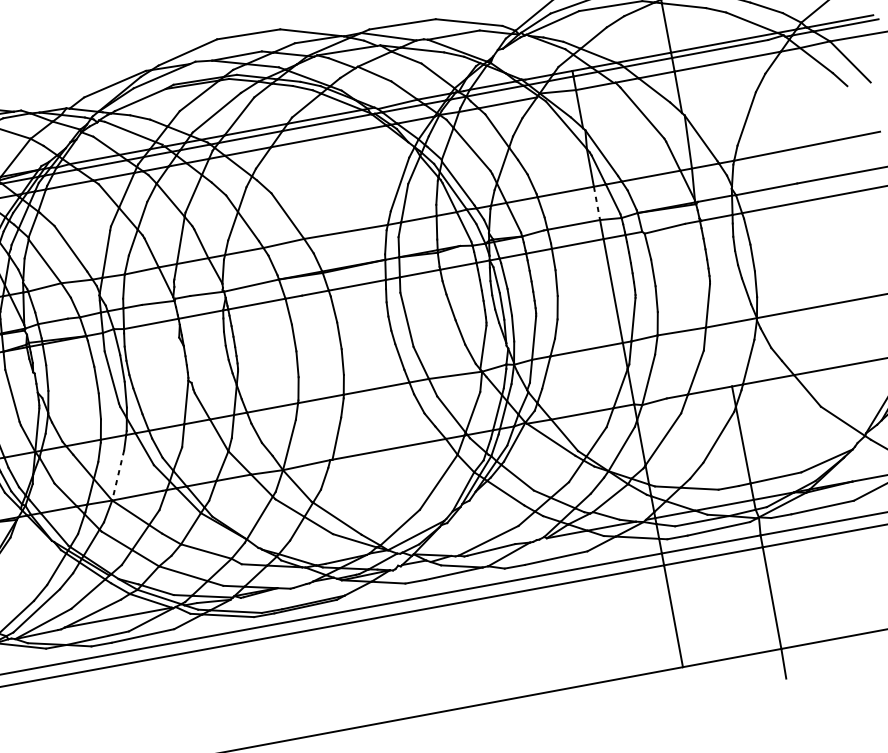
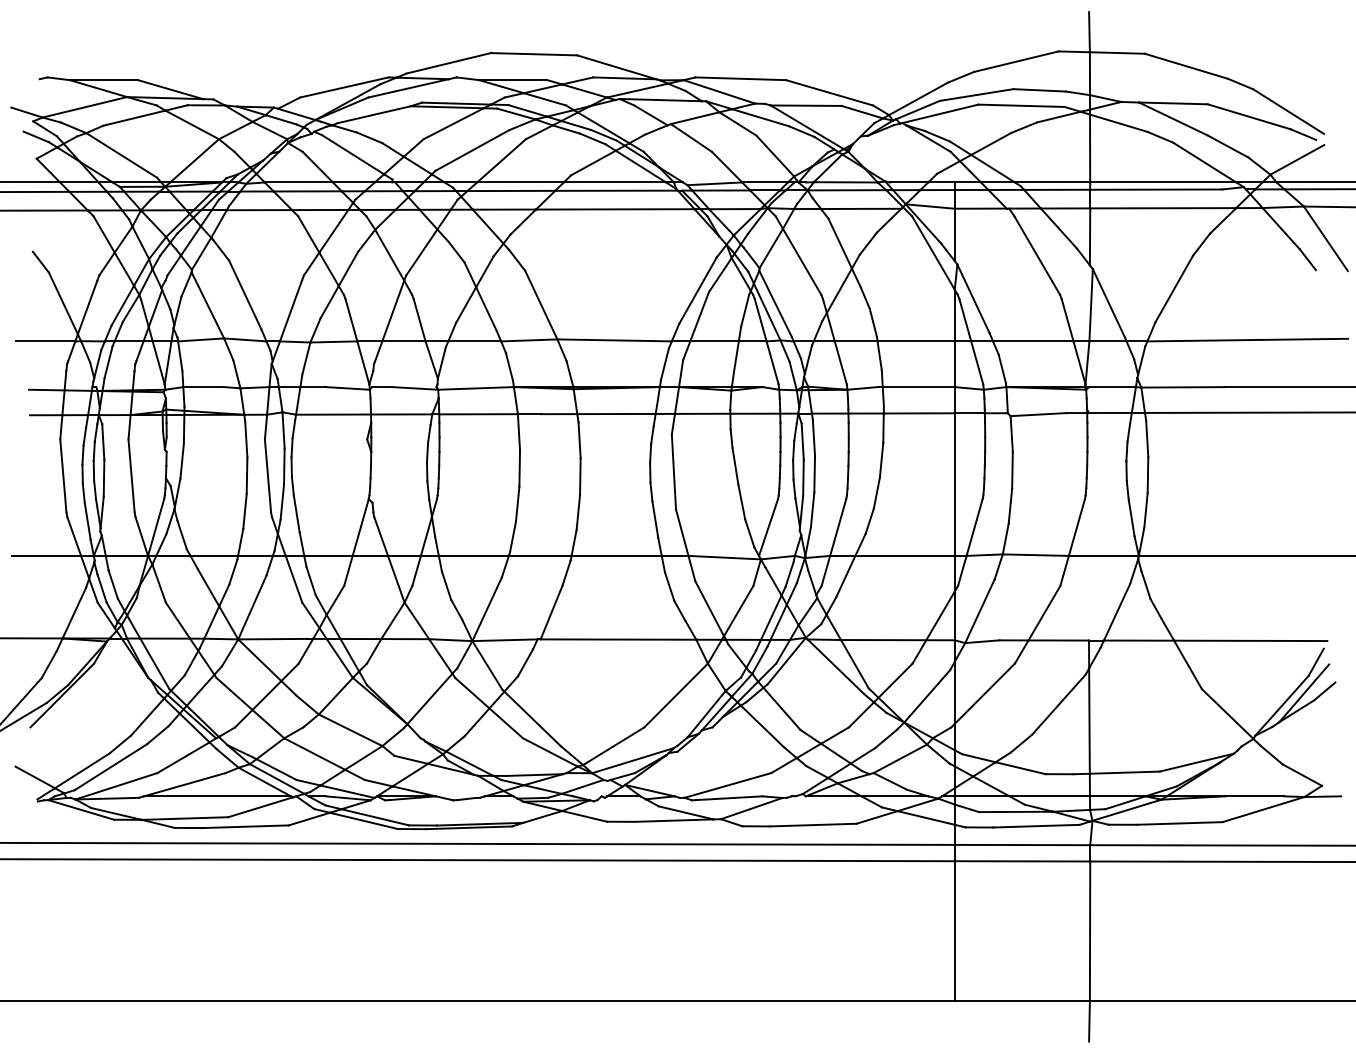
line: (596, 203) -> (954, 364), dashed -> solid
line: (118, 475) -> (252, 607), dashed -> solid

